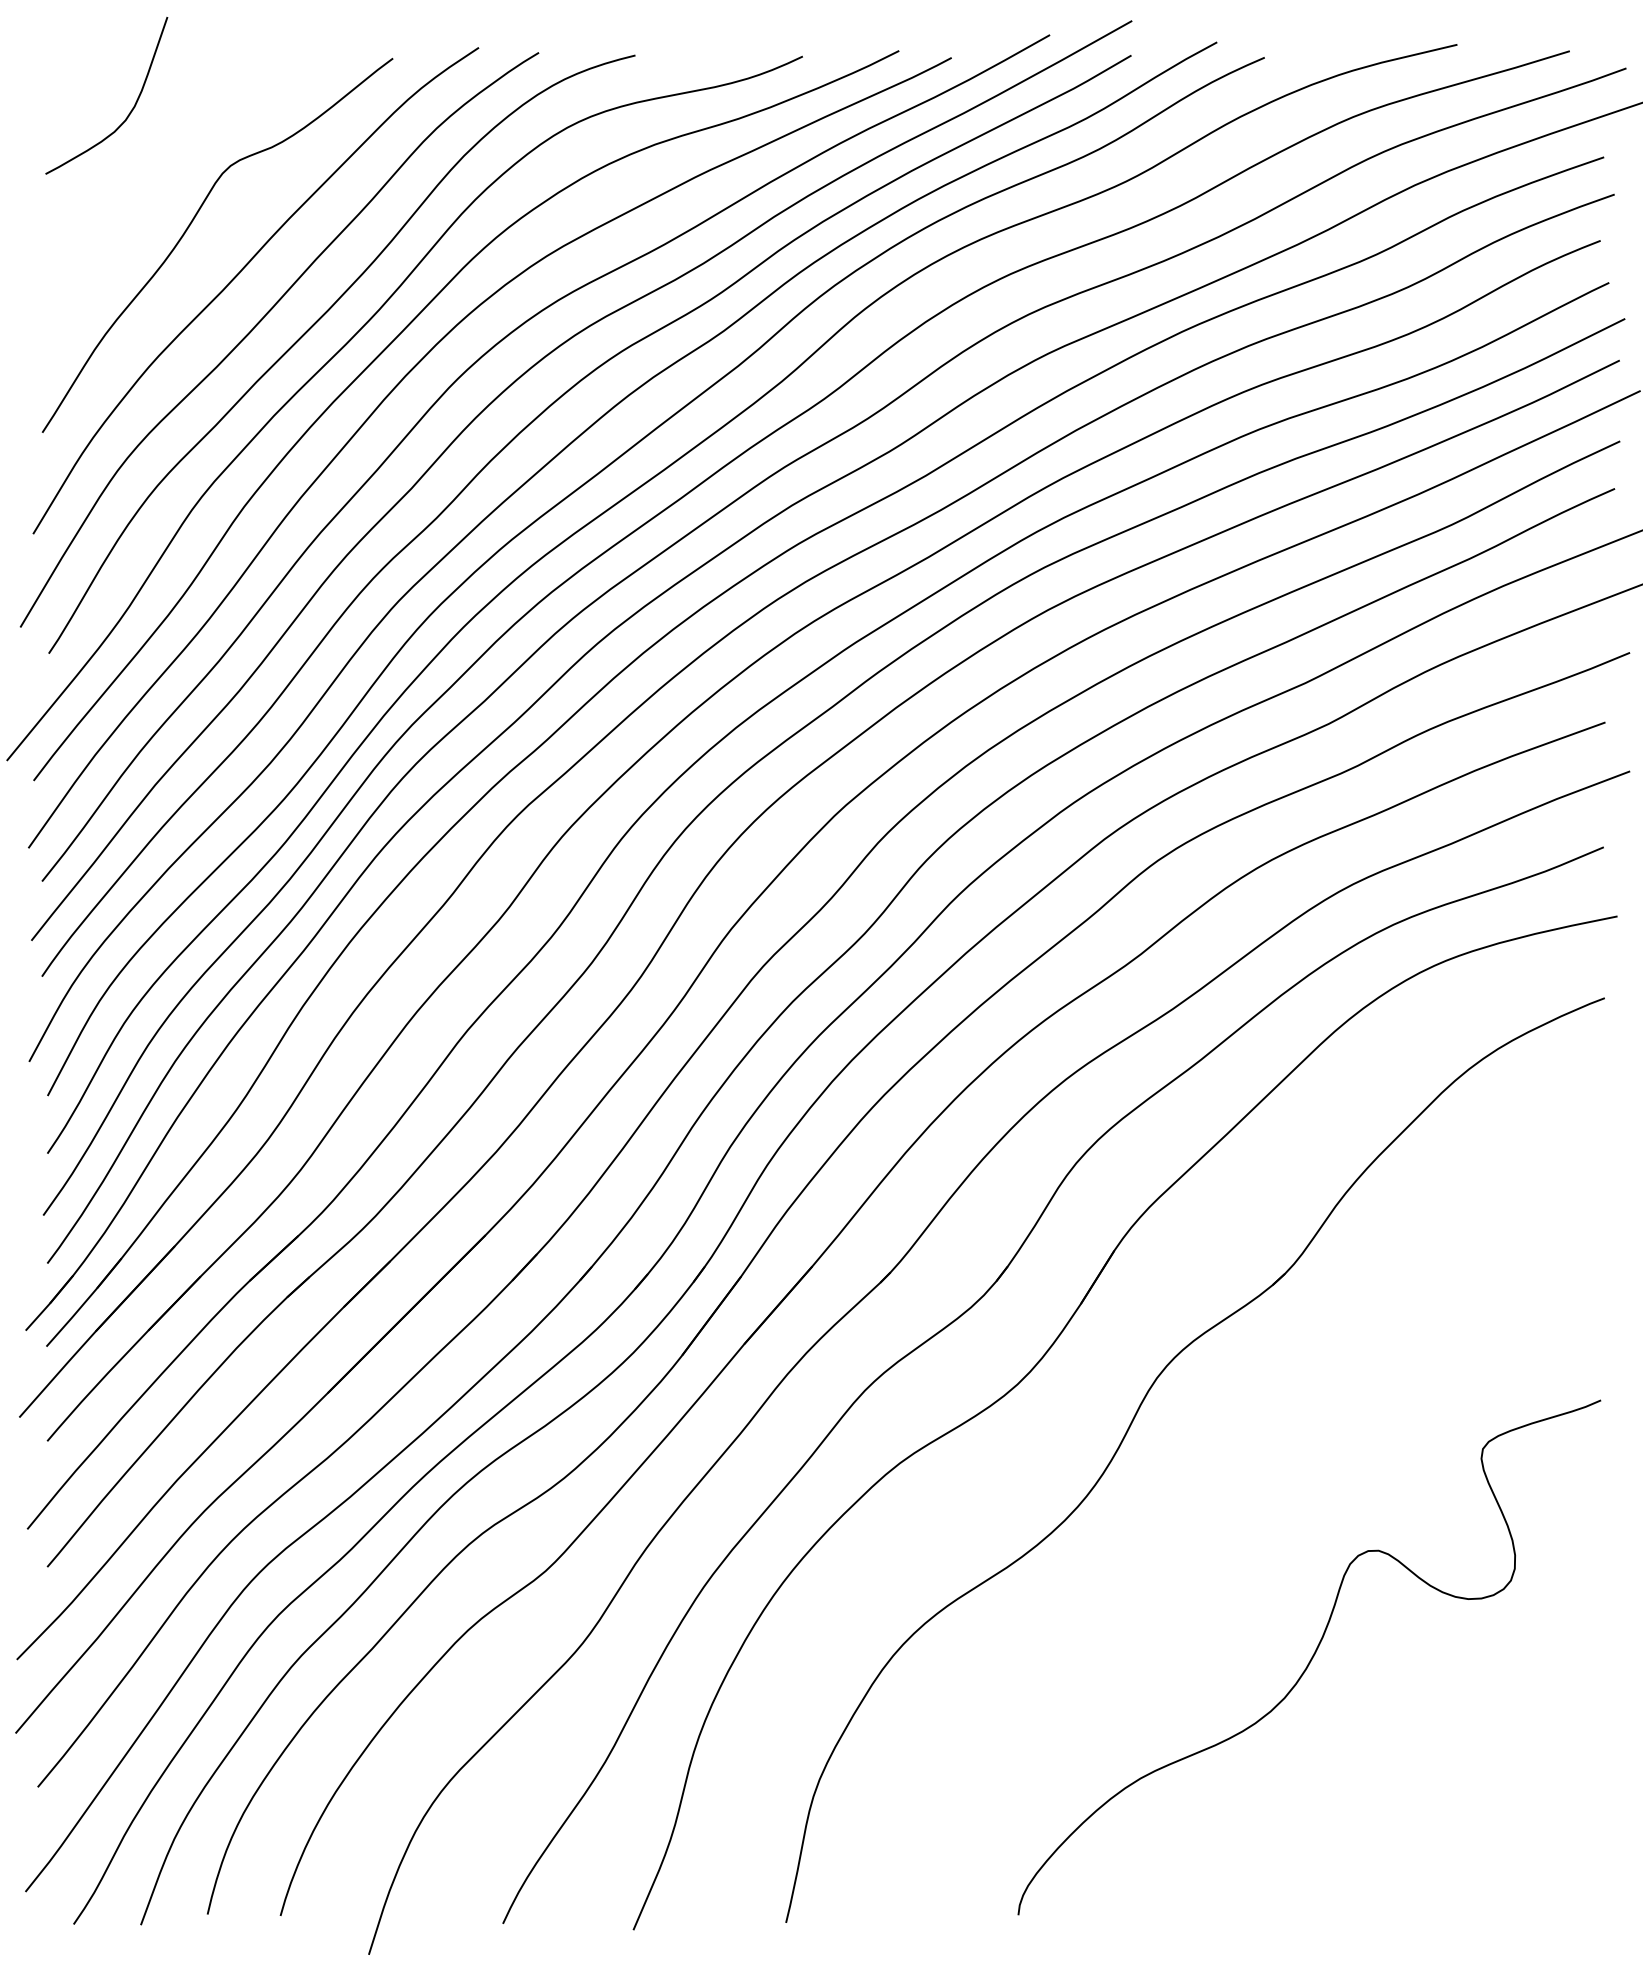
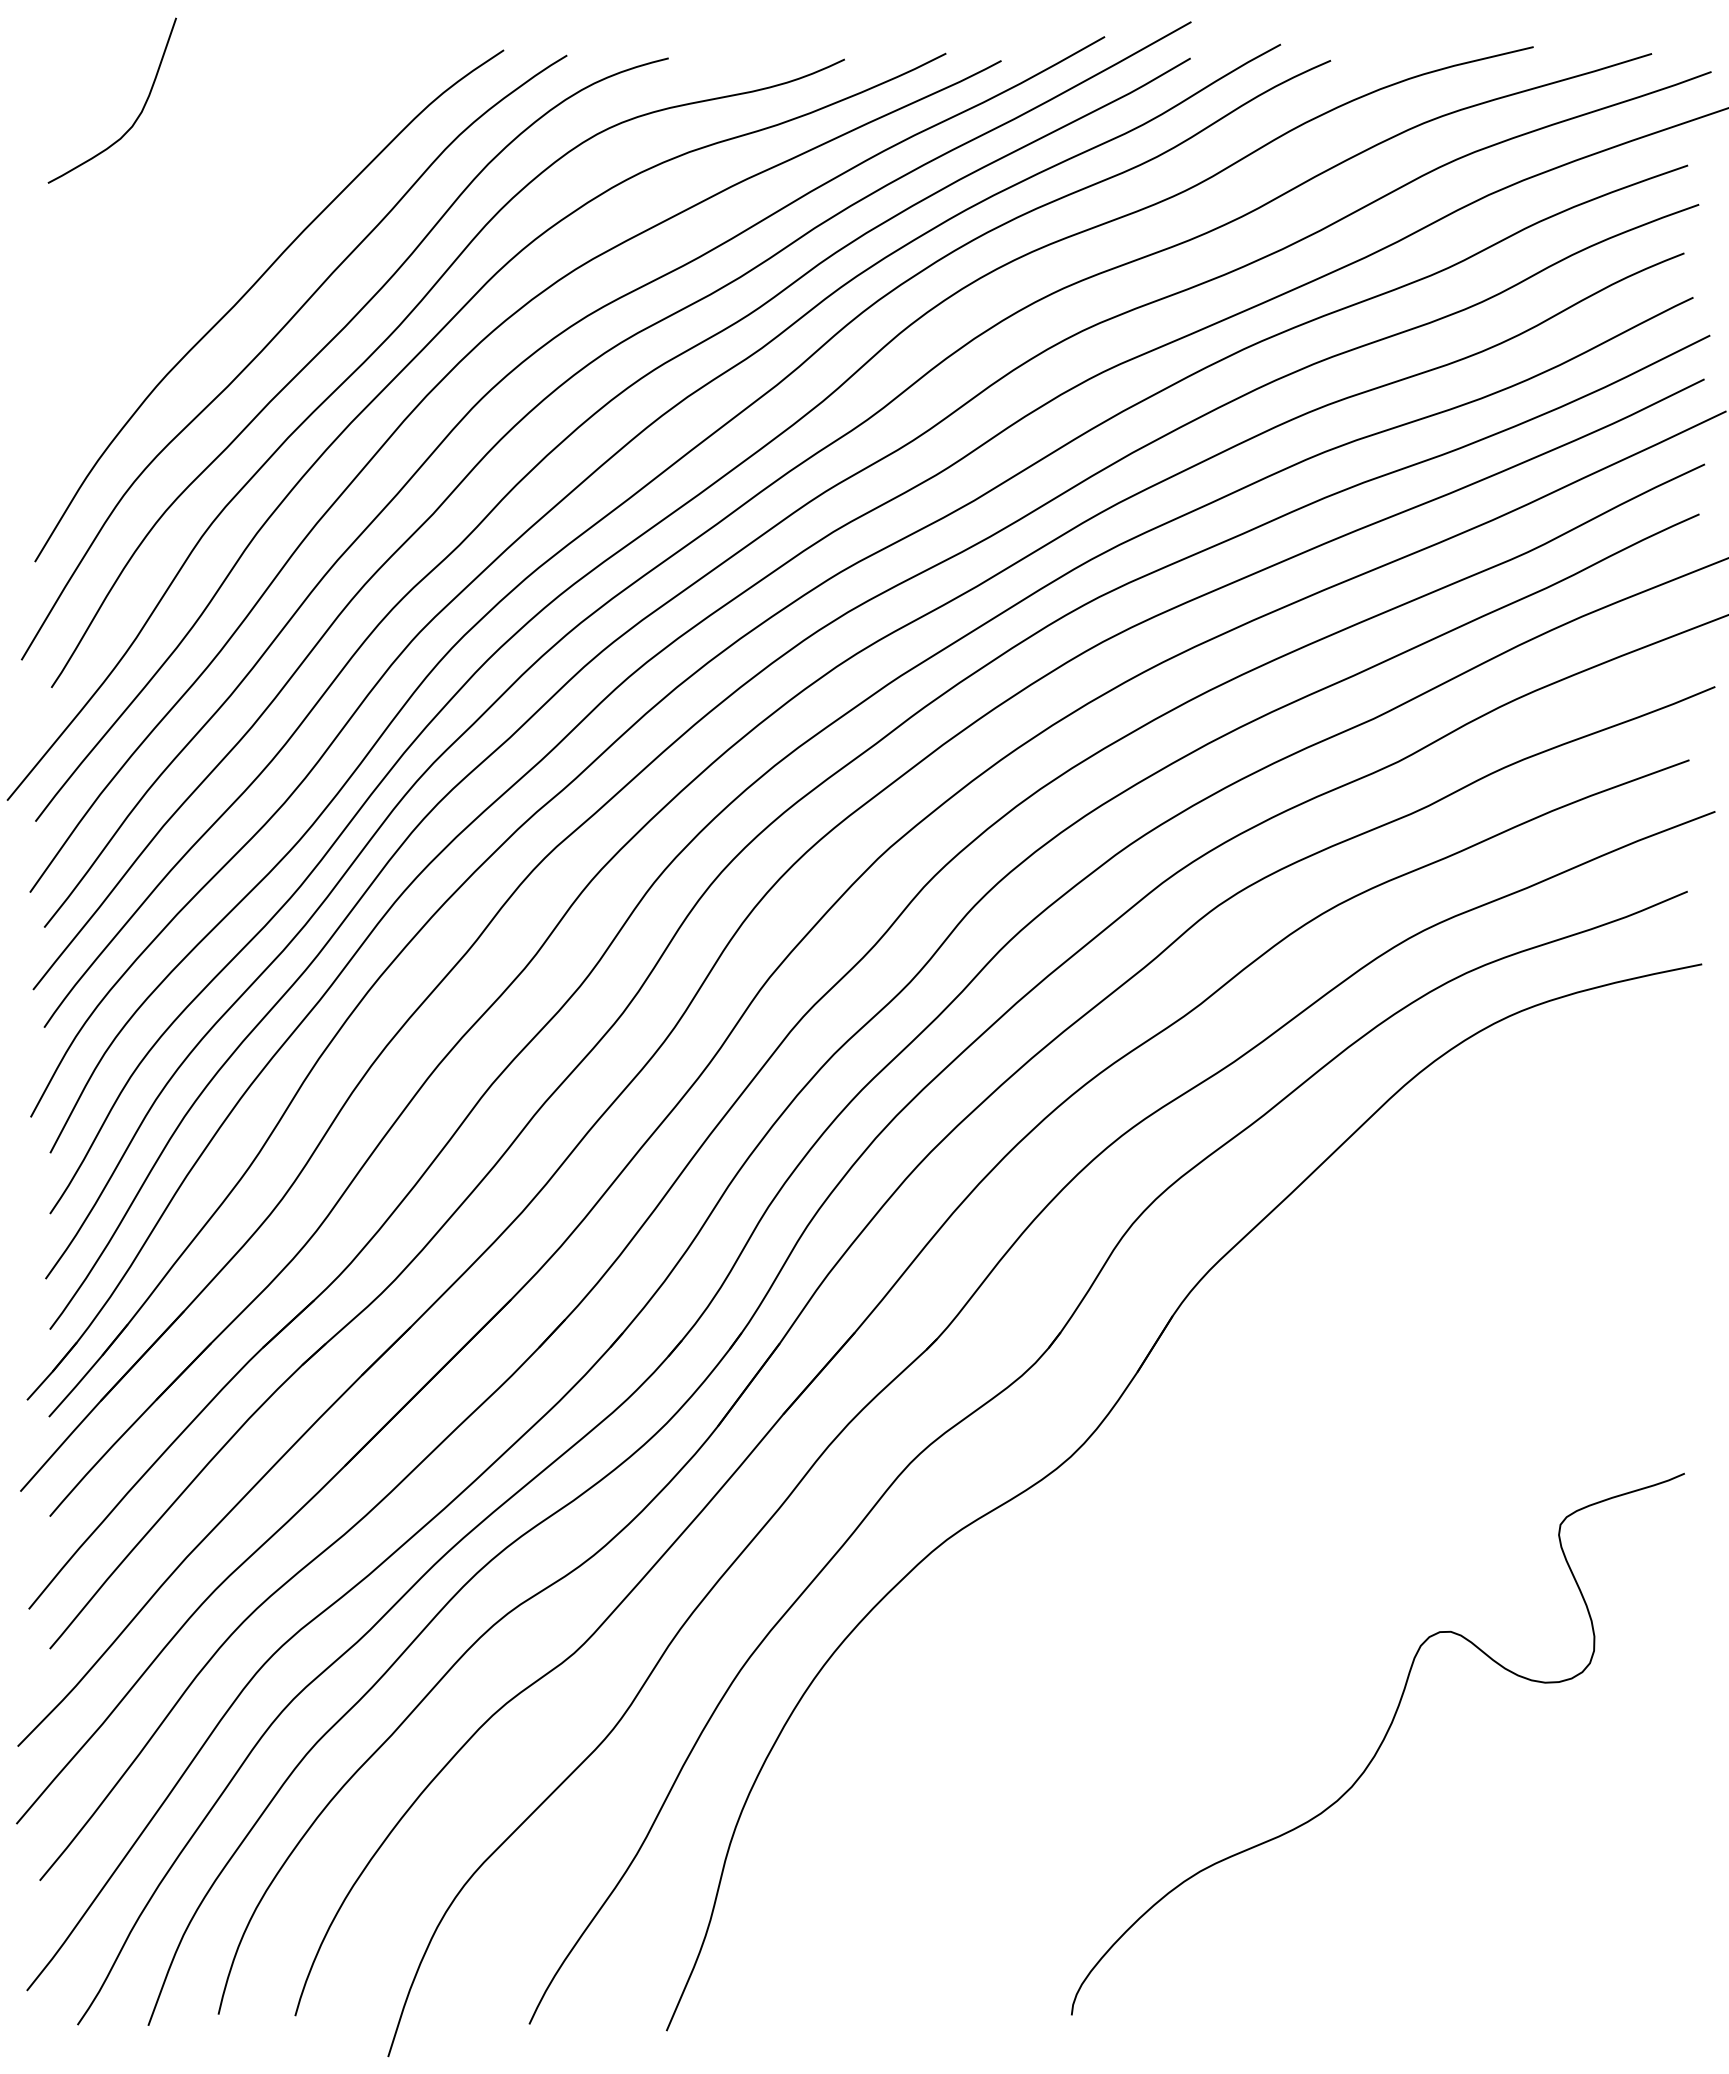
curve: (187, 230) -> (197, 242), removed
part: (1130, 1427) -> (1189, 1502), removed

